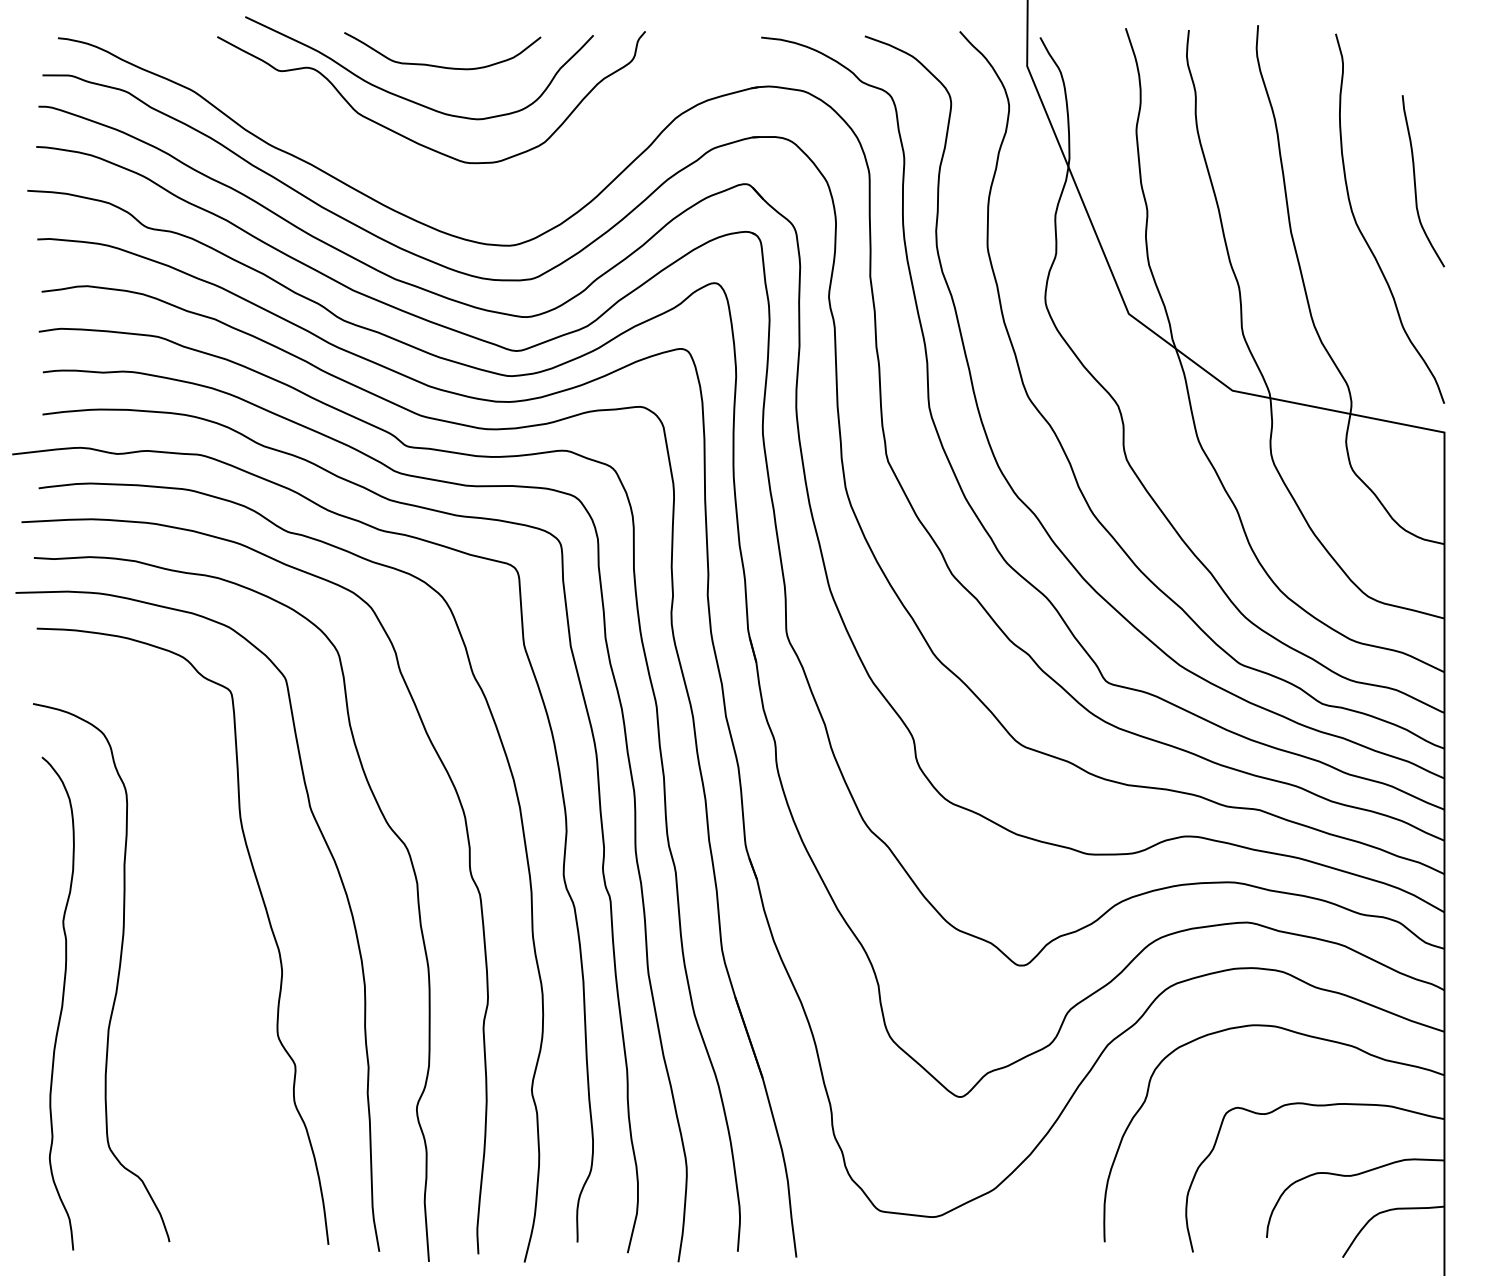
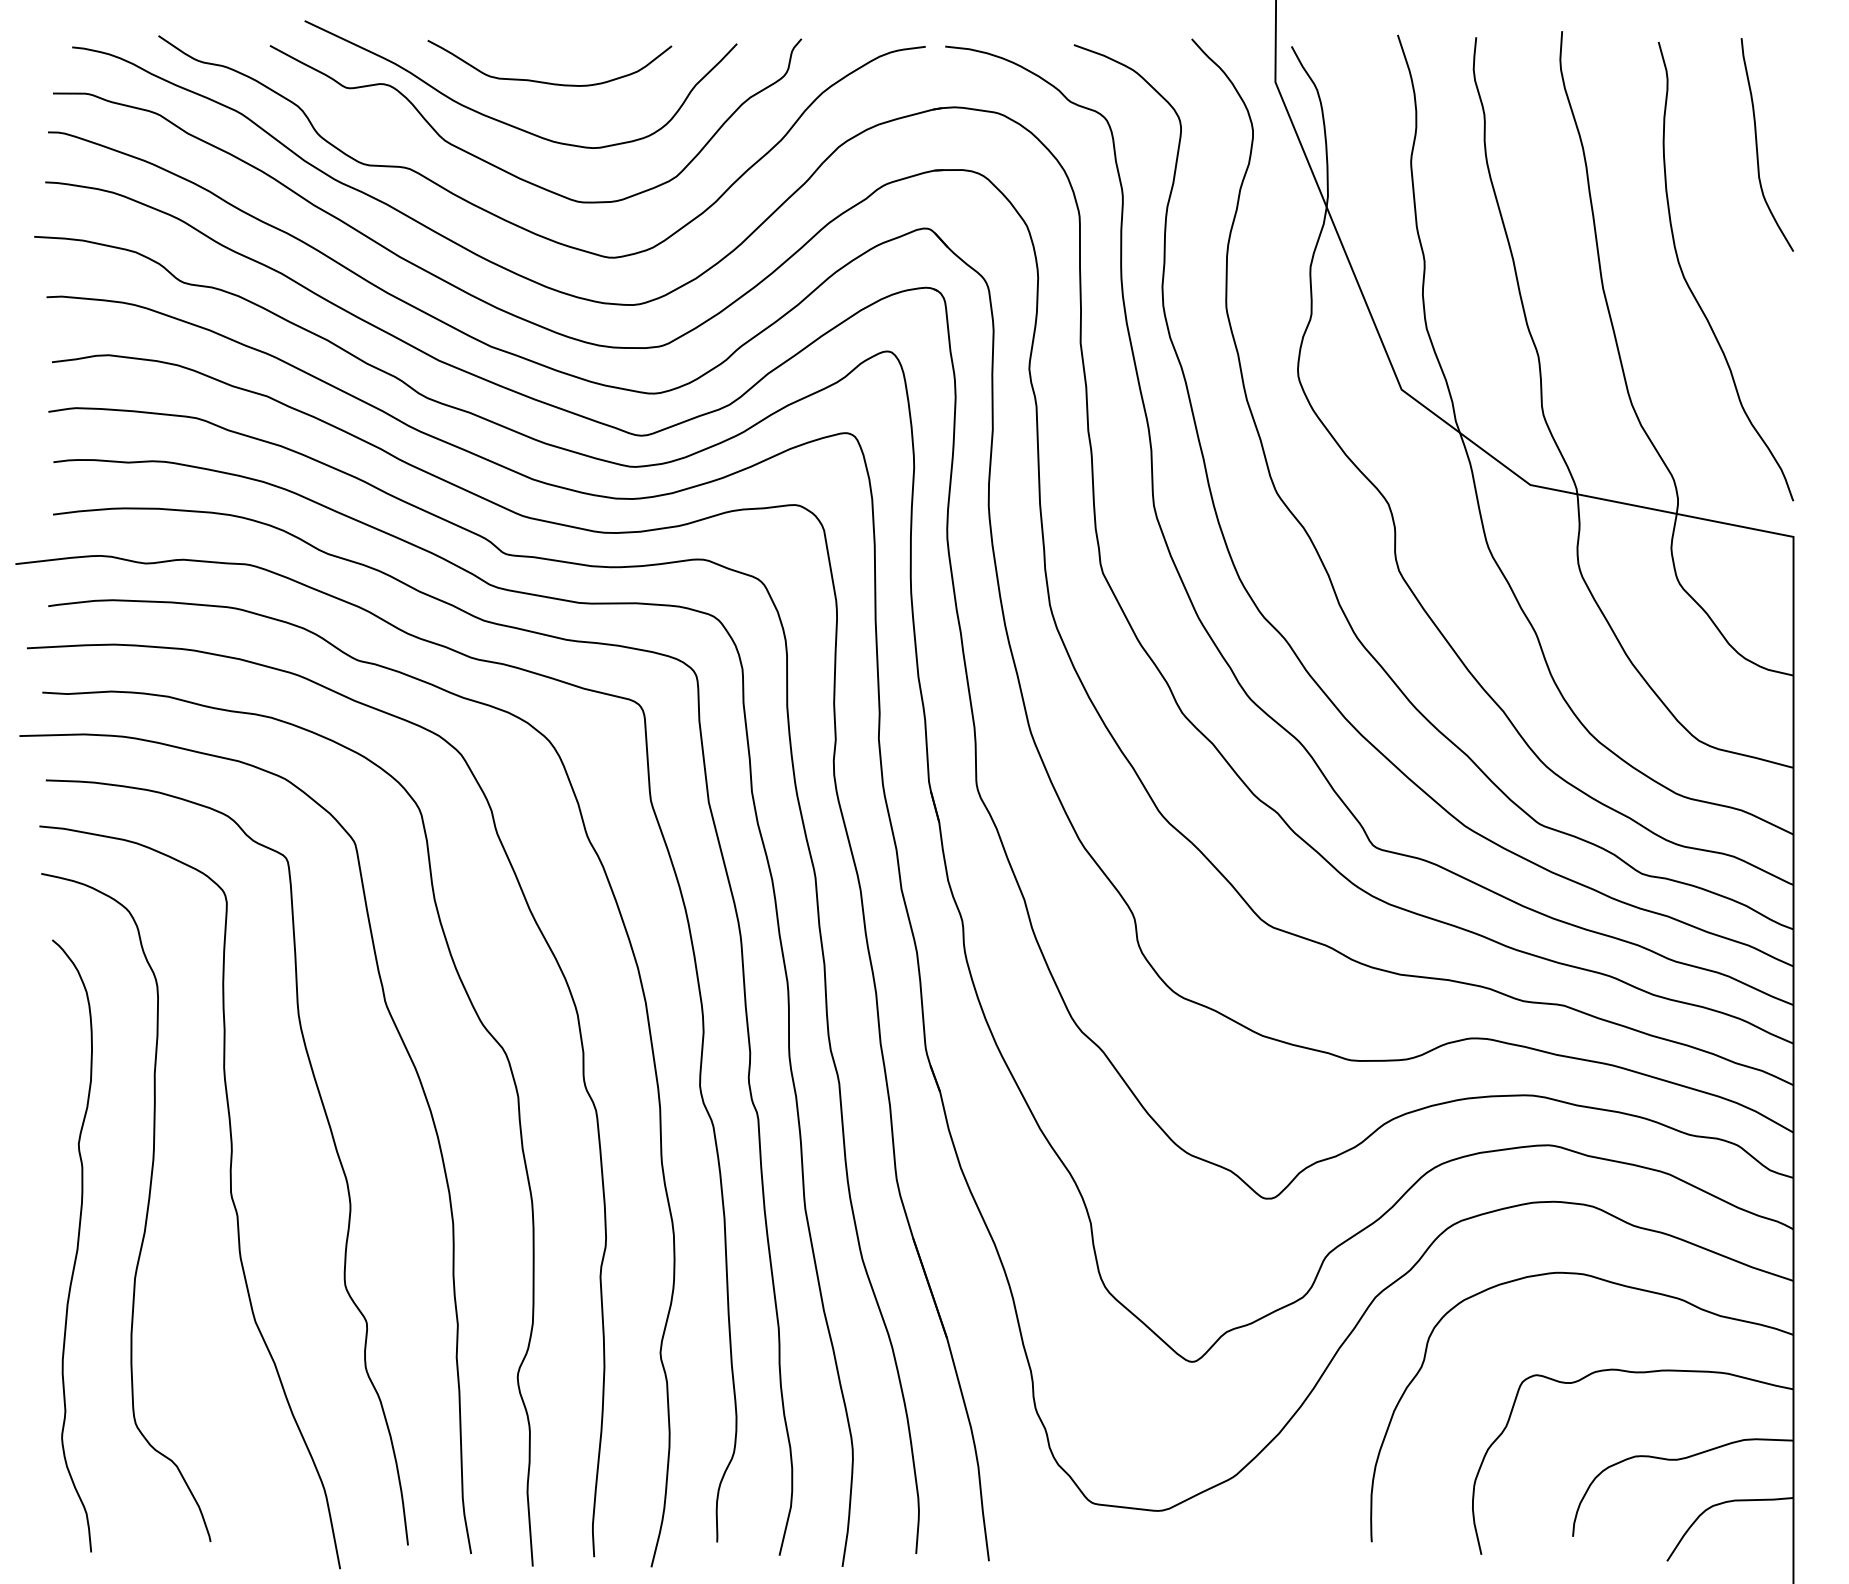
curve: (407, 176) -> (506, 219), added
curve: (1415, 180) -> (1757, 144), moved
curve: (185, 963) -> (230, 1196), added

